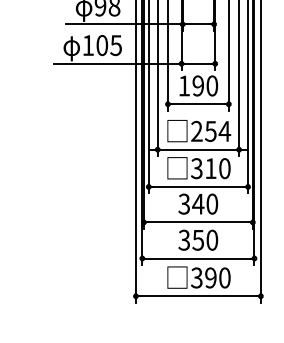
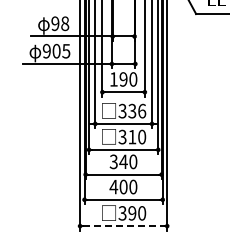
text: (87, 44) -> (46, 50), 105 -> 905
text: (211, 130) -> (132, 110), 254 -> 336
text: (191, 239) -> (118, 186), 350 -> 400
line: (198, 296) -> (123, 226), solid -> dashed

